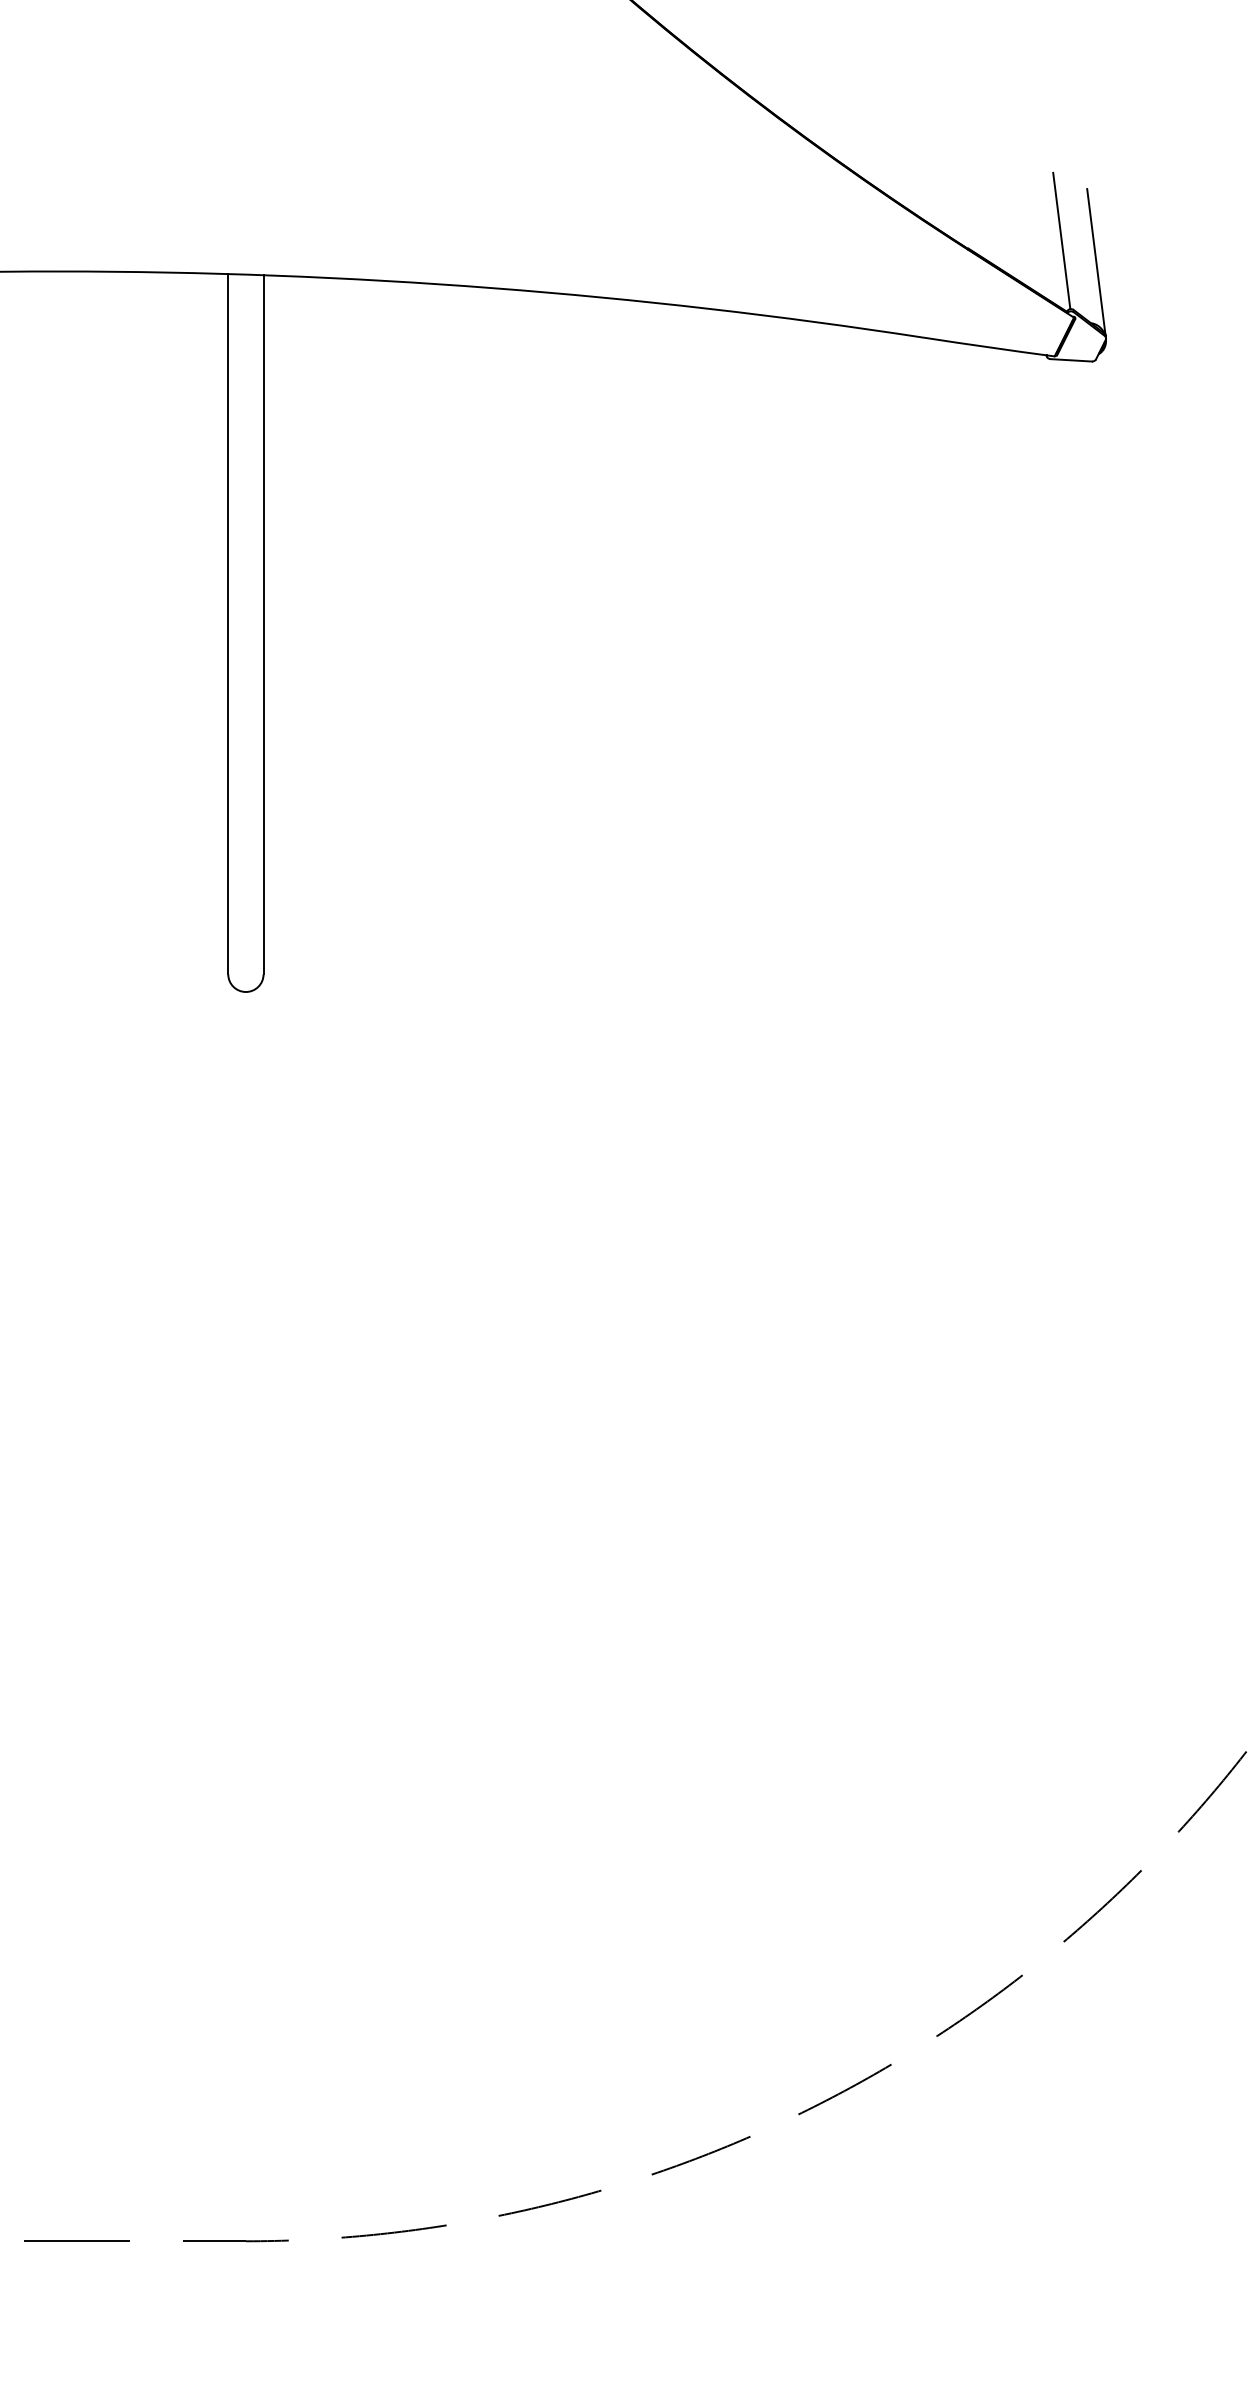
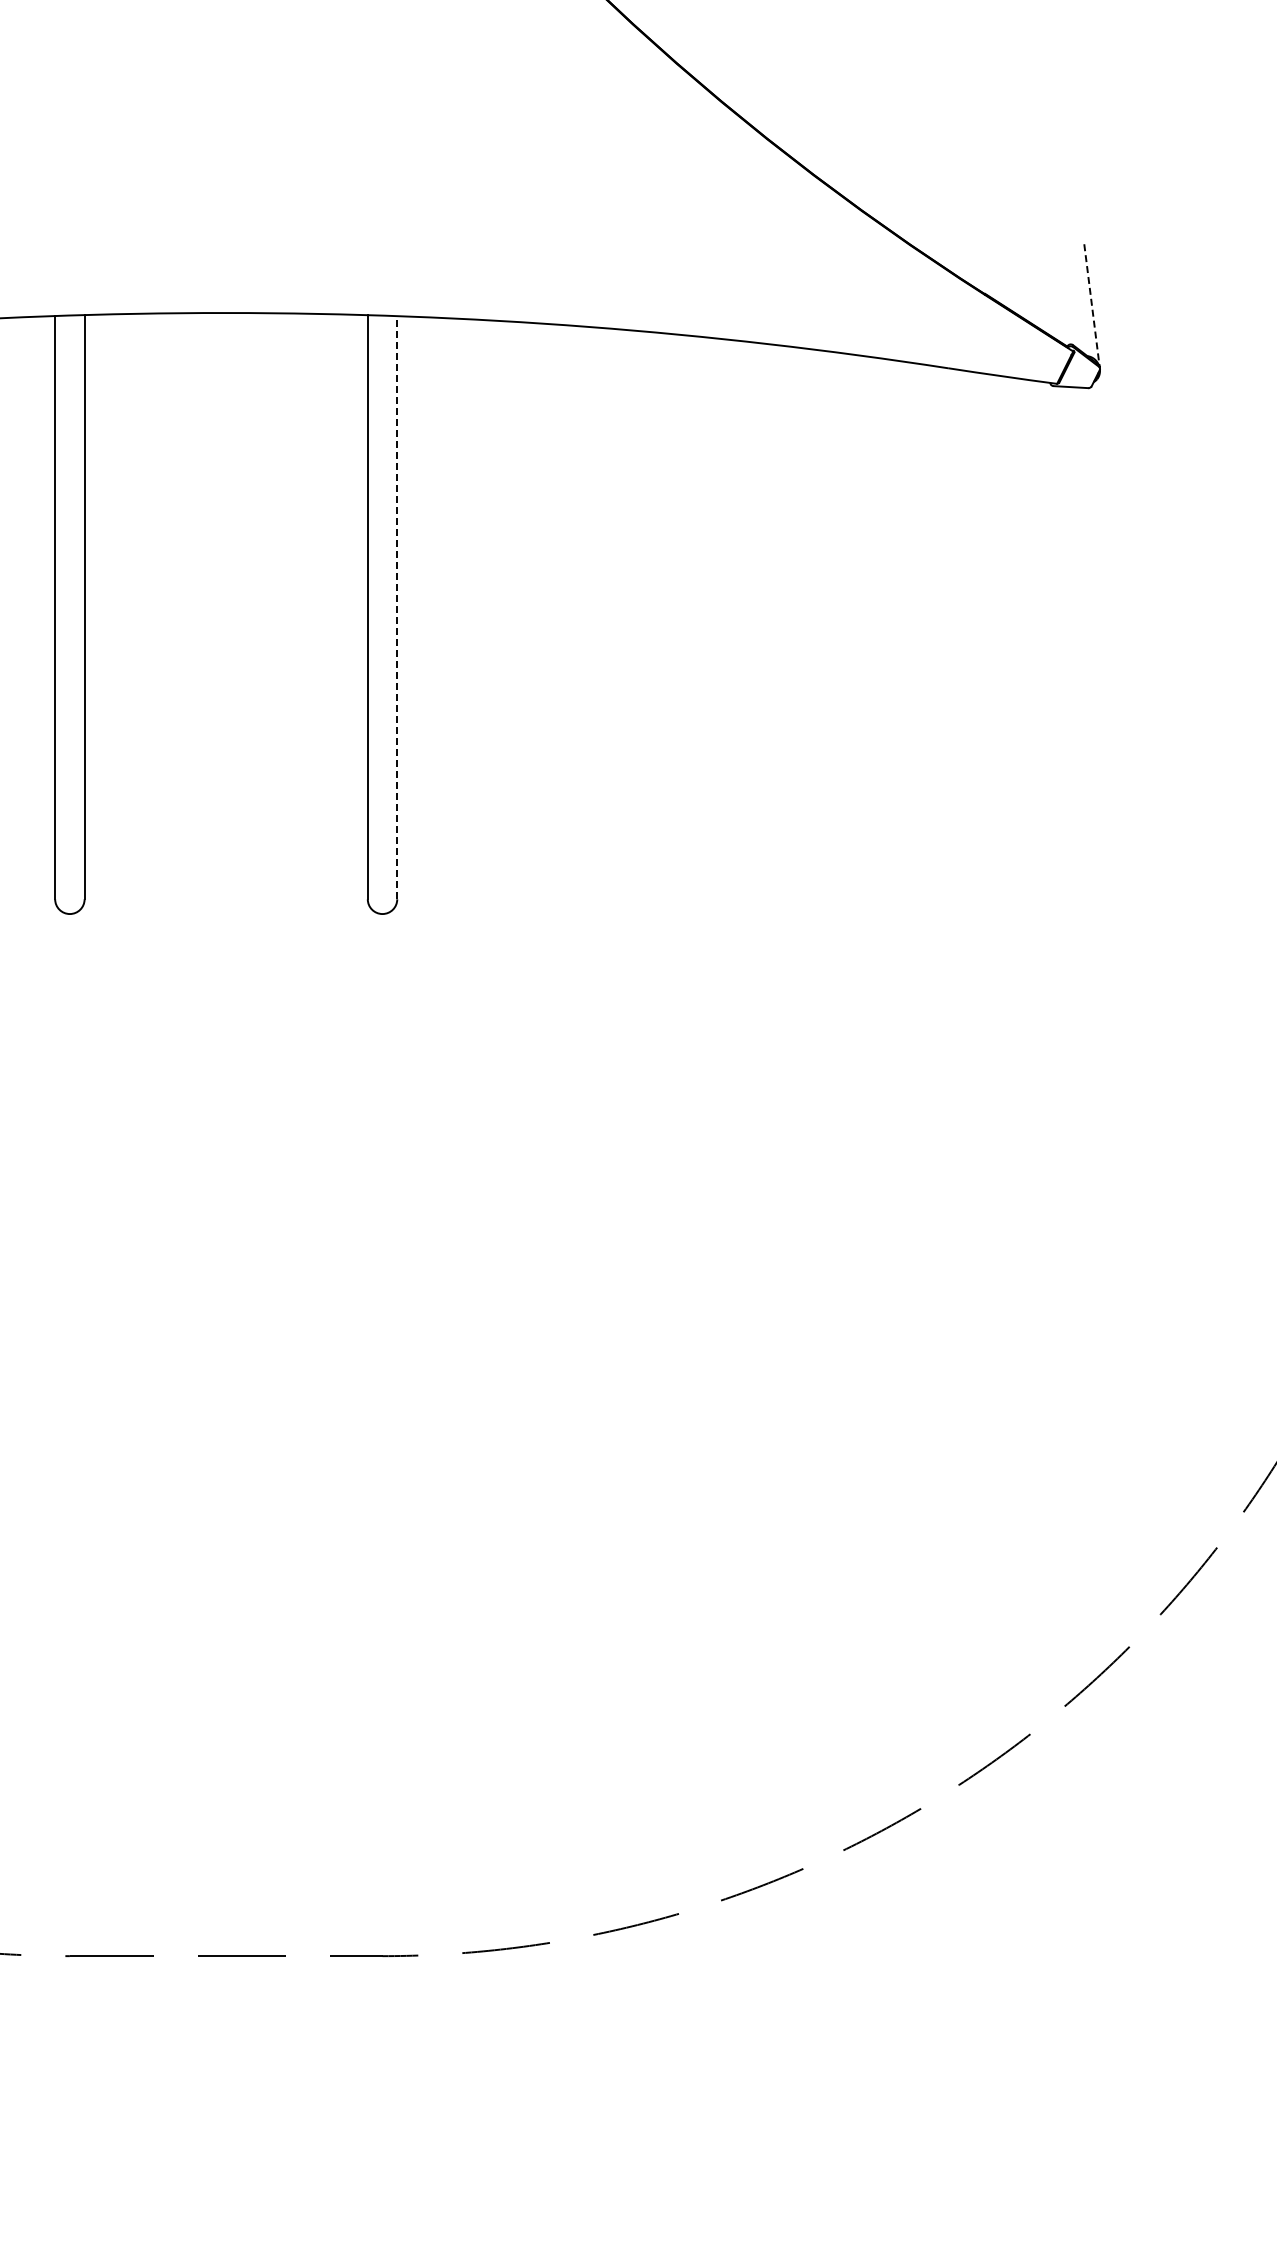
line: (1061, 240) -> (1062, 287), removed
line: (1095, 262) -> (1091, 305), solid -> dashed
line: (263, 624) -> (397, 607), solid -> dashed

